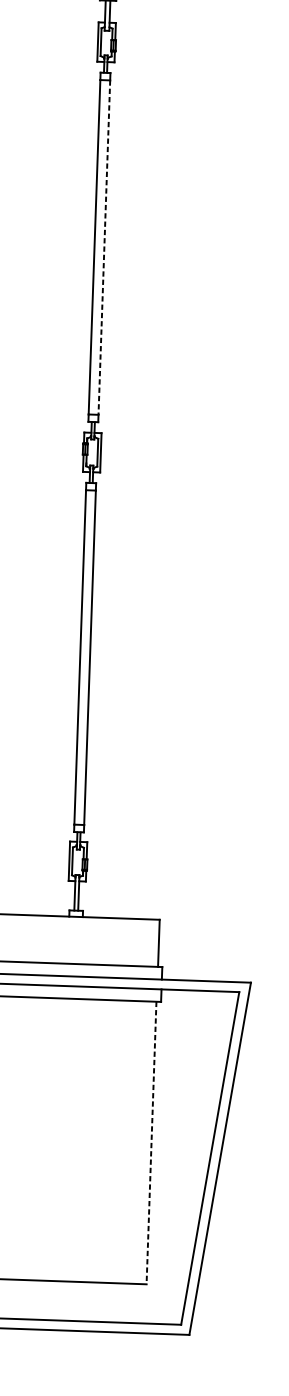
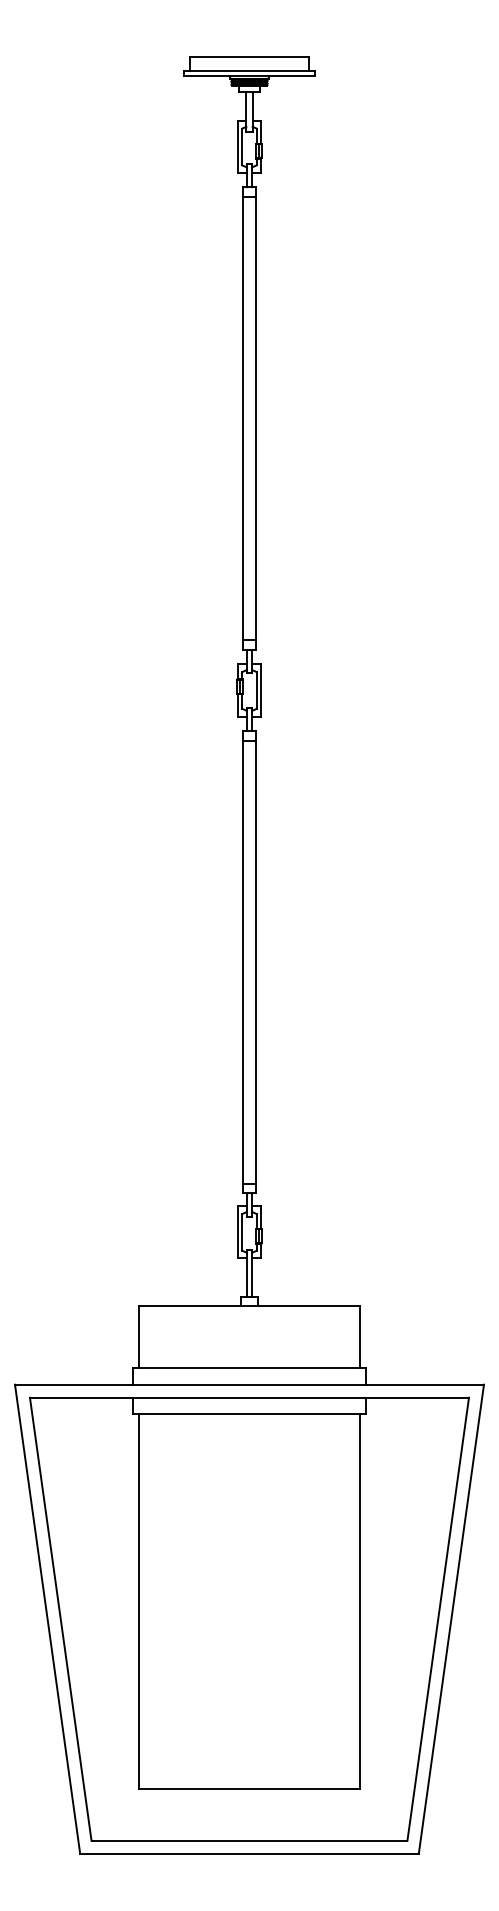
line: (104, 247) -> (256, 418), dashed -> solid
line: (151, 1143) -> (359, 1602), dashed -> solid

